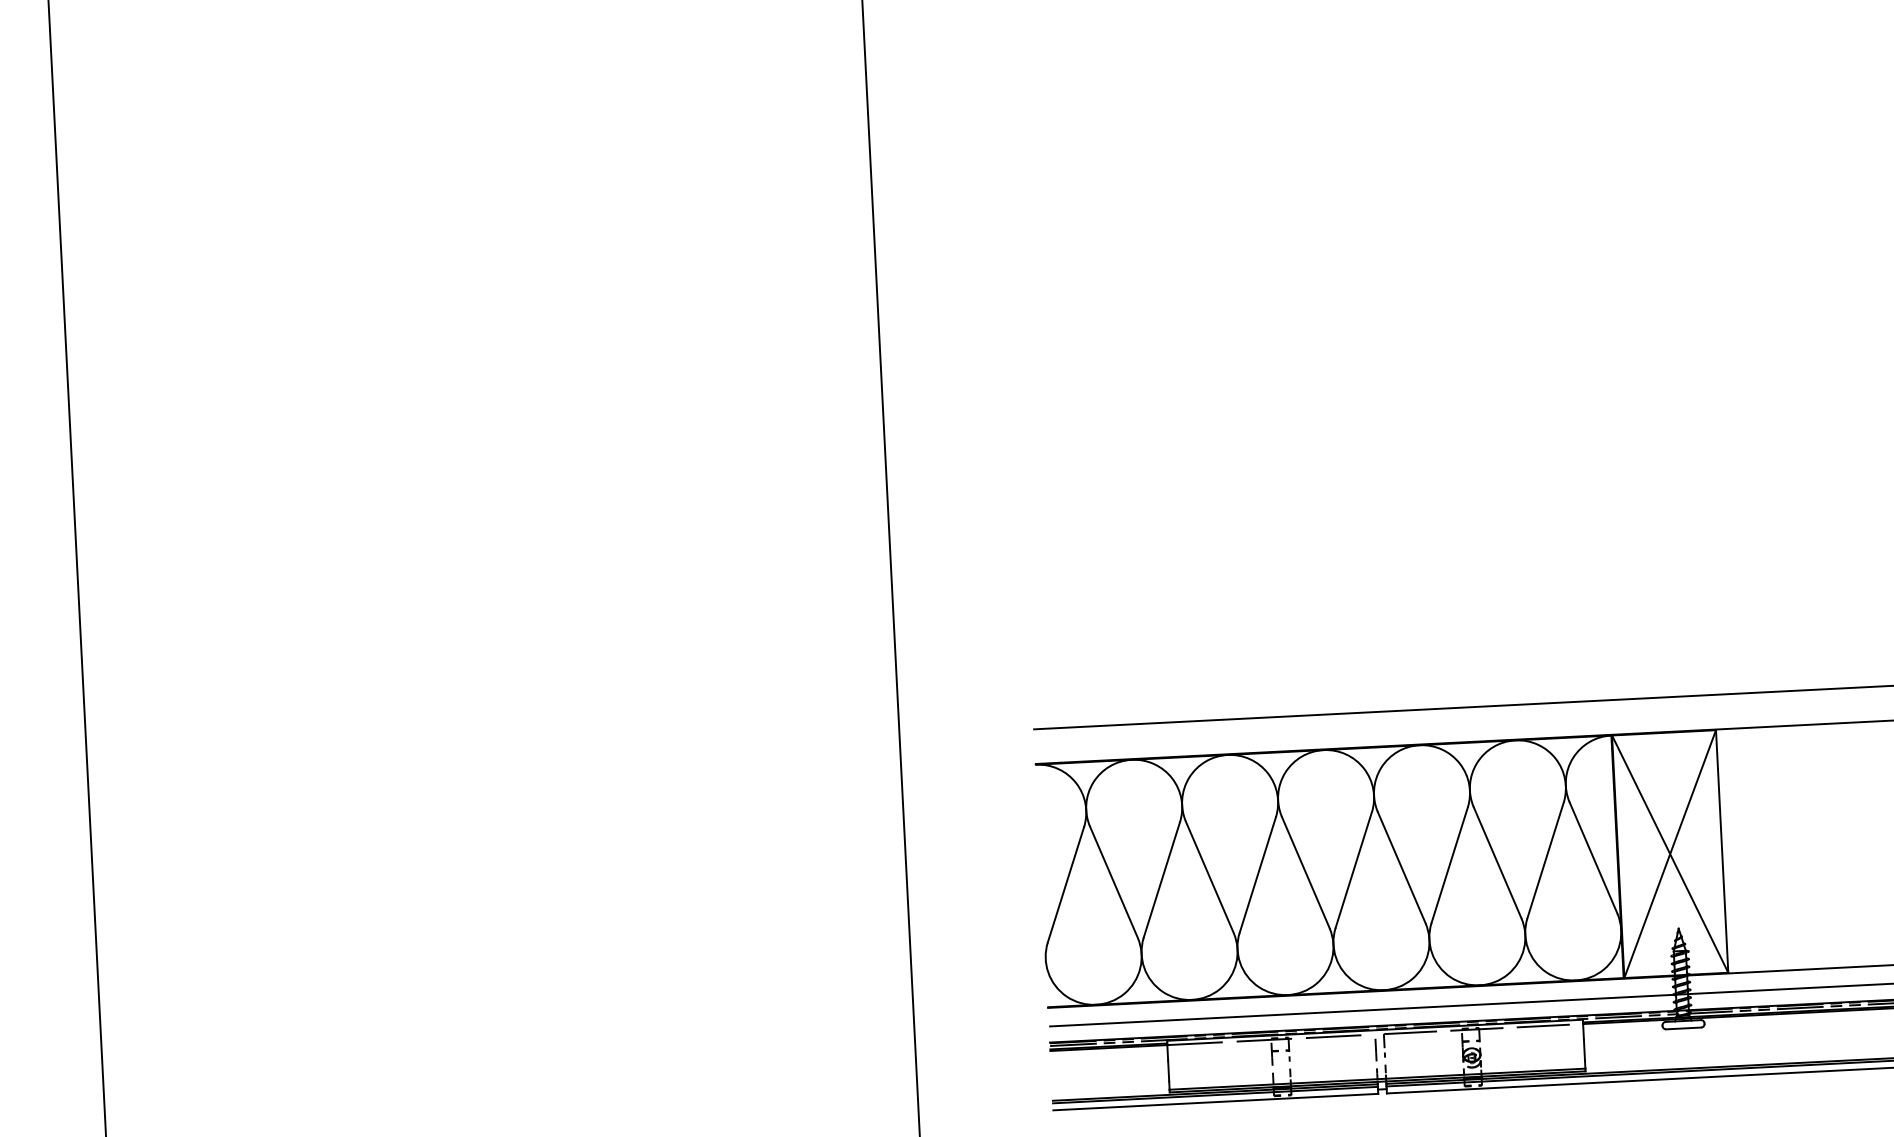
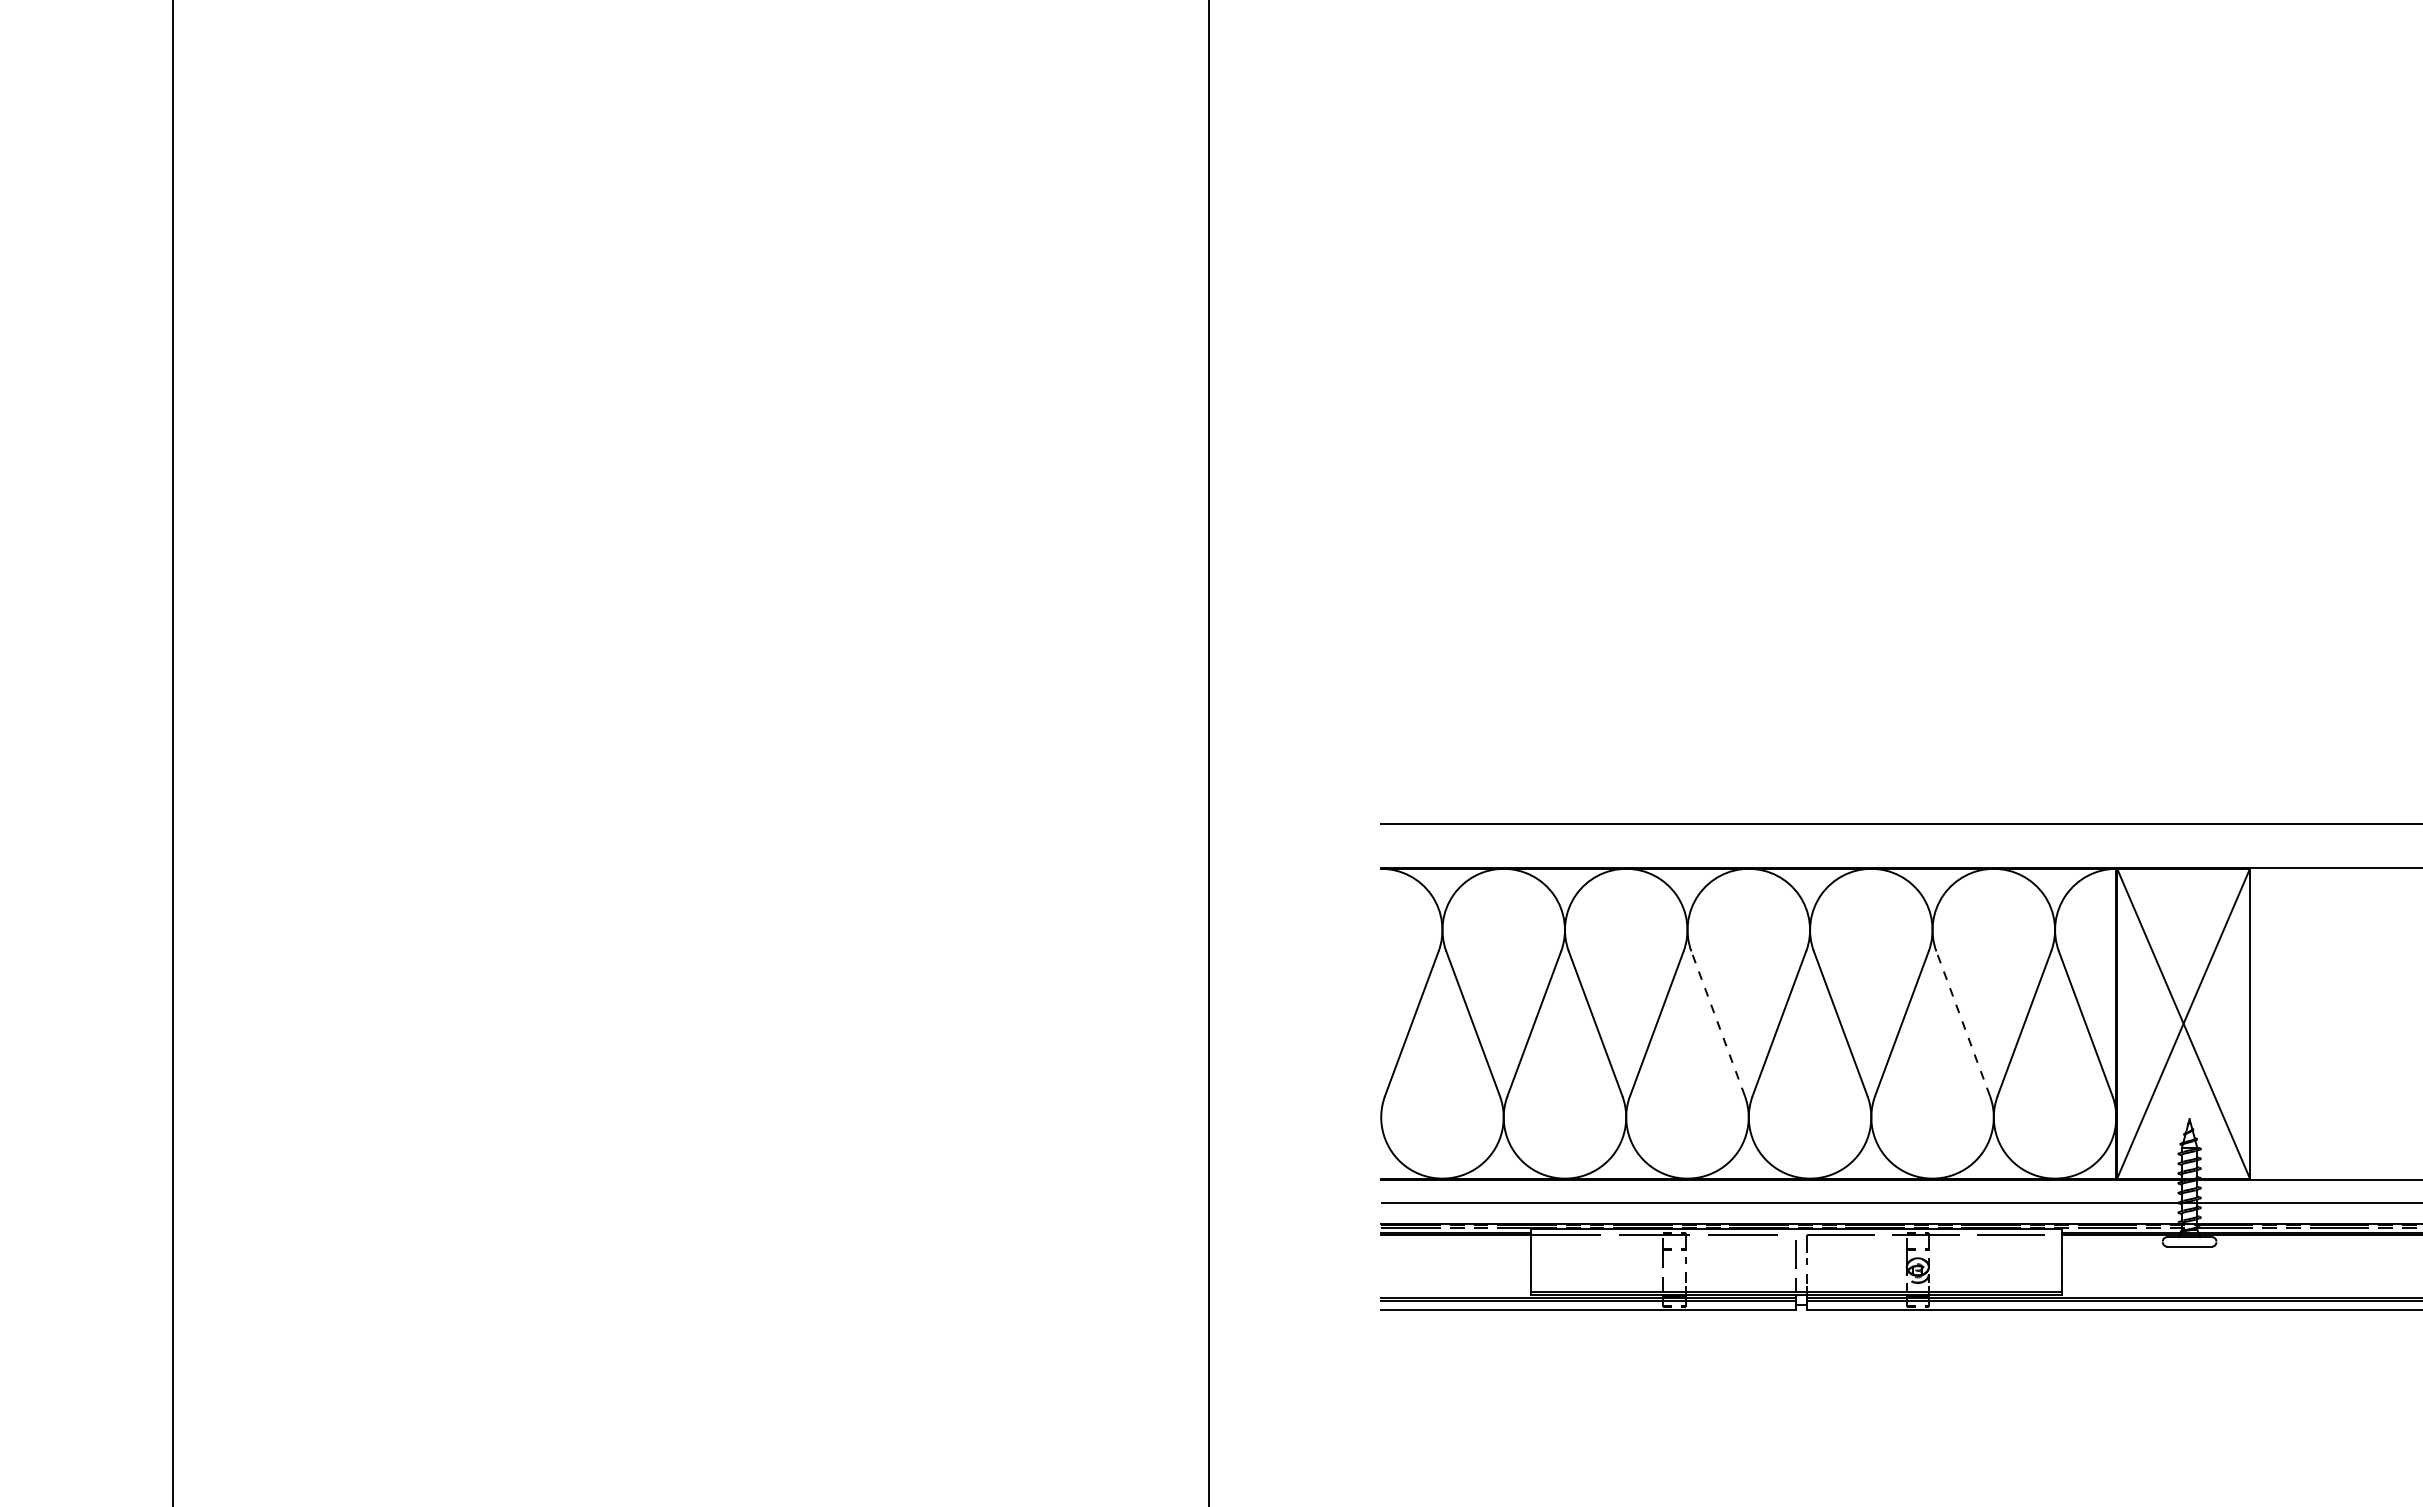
line: (1497, 862) -> (1963, 1023), solid -> dashed
line: (1305, 872) -> (1717, 1023), solid -> dashed

